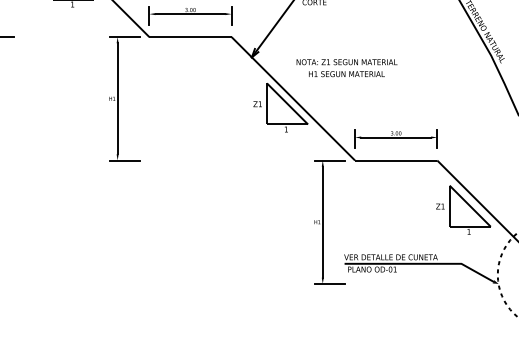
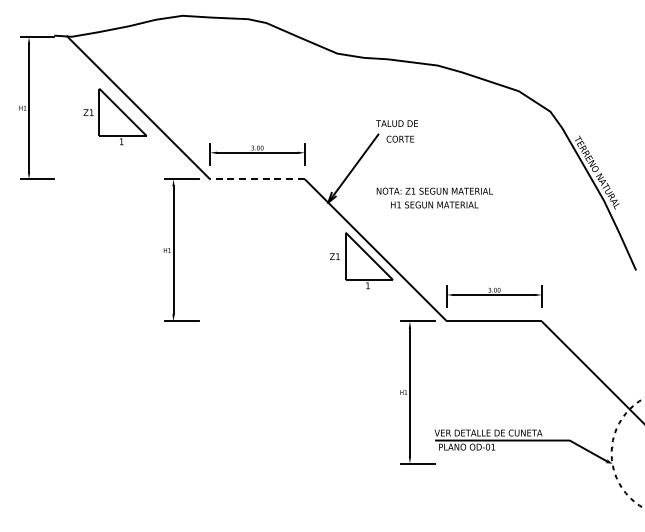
line: (190, 37) -> (257, 179), solid -> dashed
text: (346, 67) -> (434, 197), moved
part: (462, 209) -> (571, 378), removed

